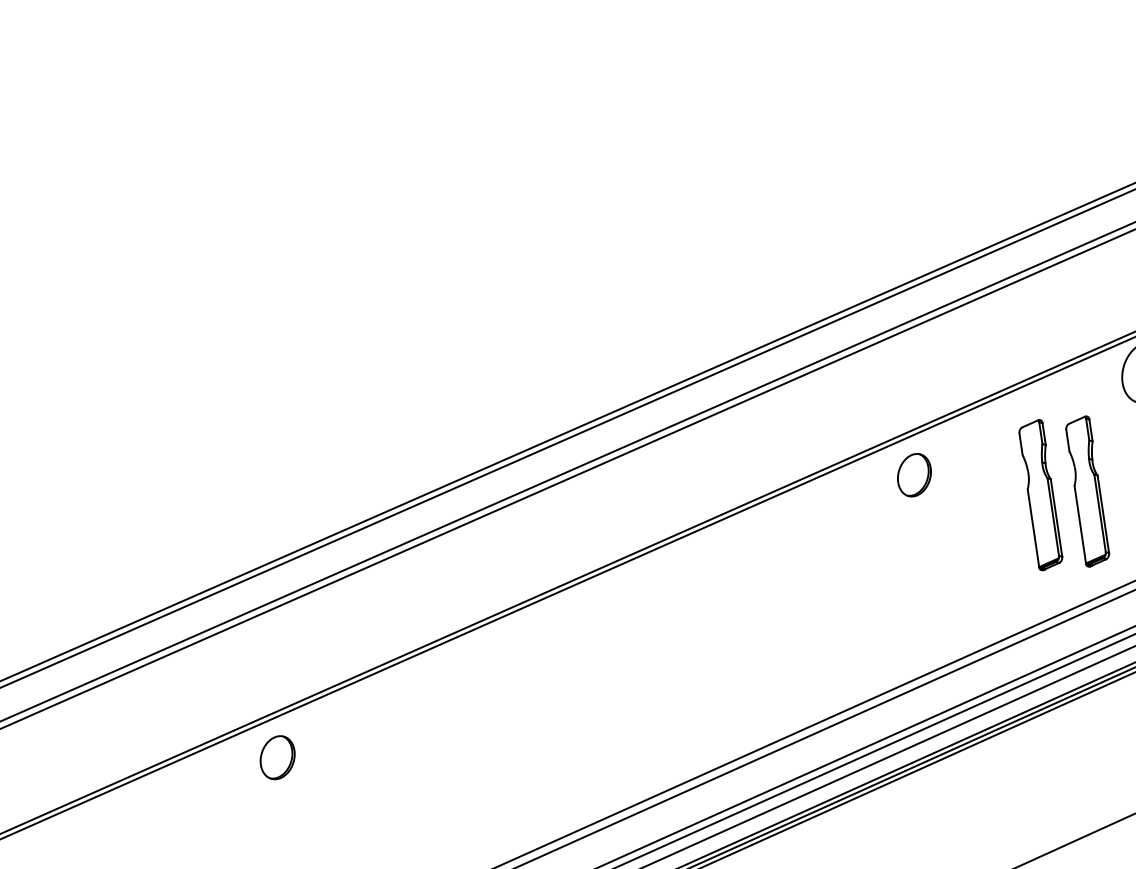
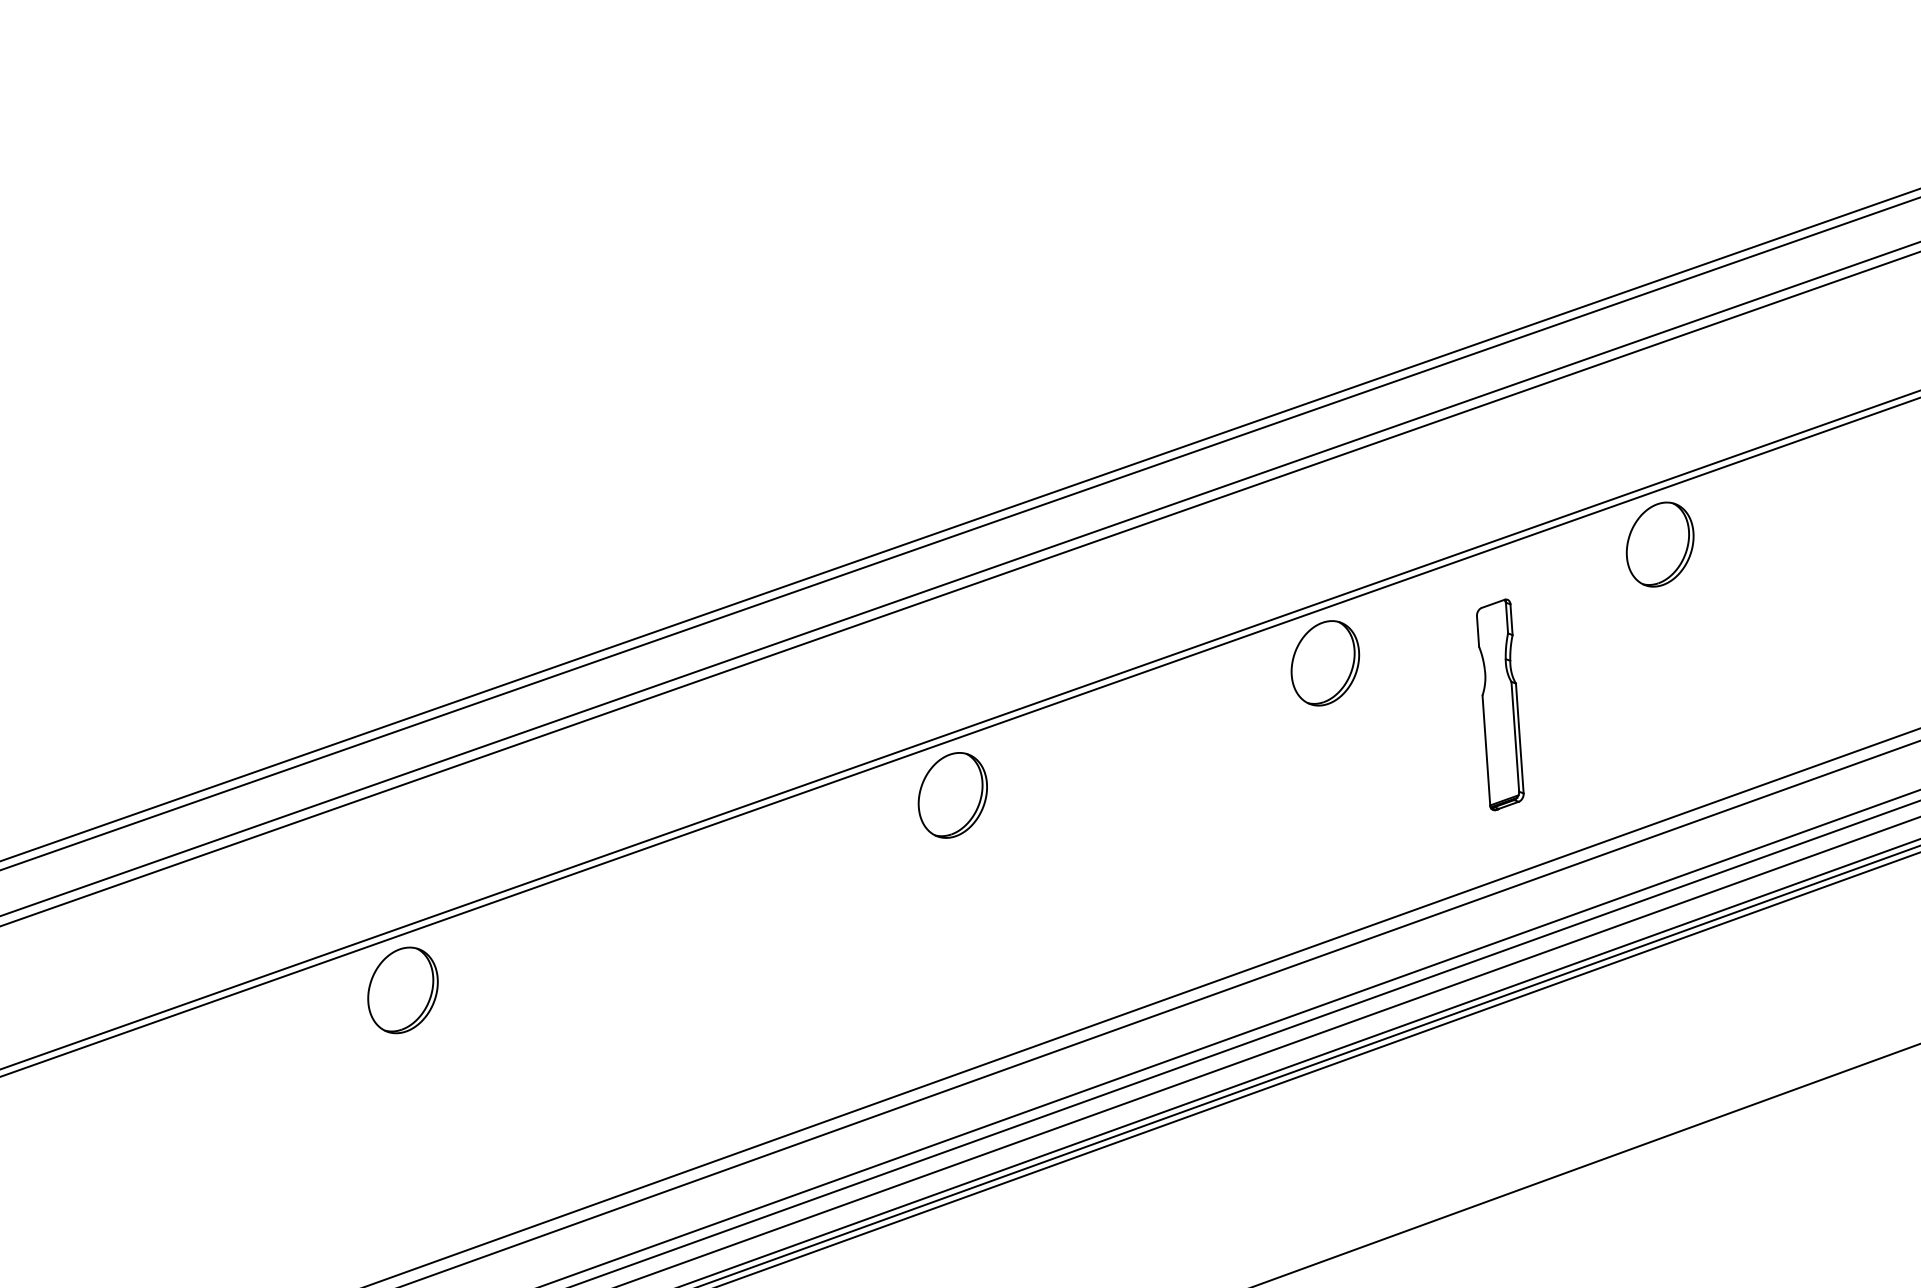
part: (914, 475) -> (1325, 663), size x1.43
part: (1087, 491) -> (1566, 704), removed
part: (657, 589) -> (952, 795), added
part: (277, 757) -> (402, 990), size x1.43

